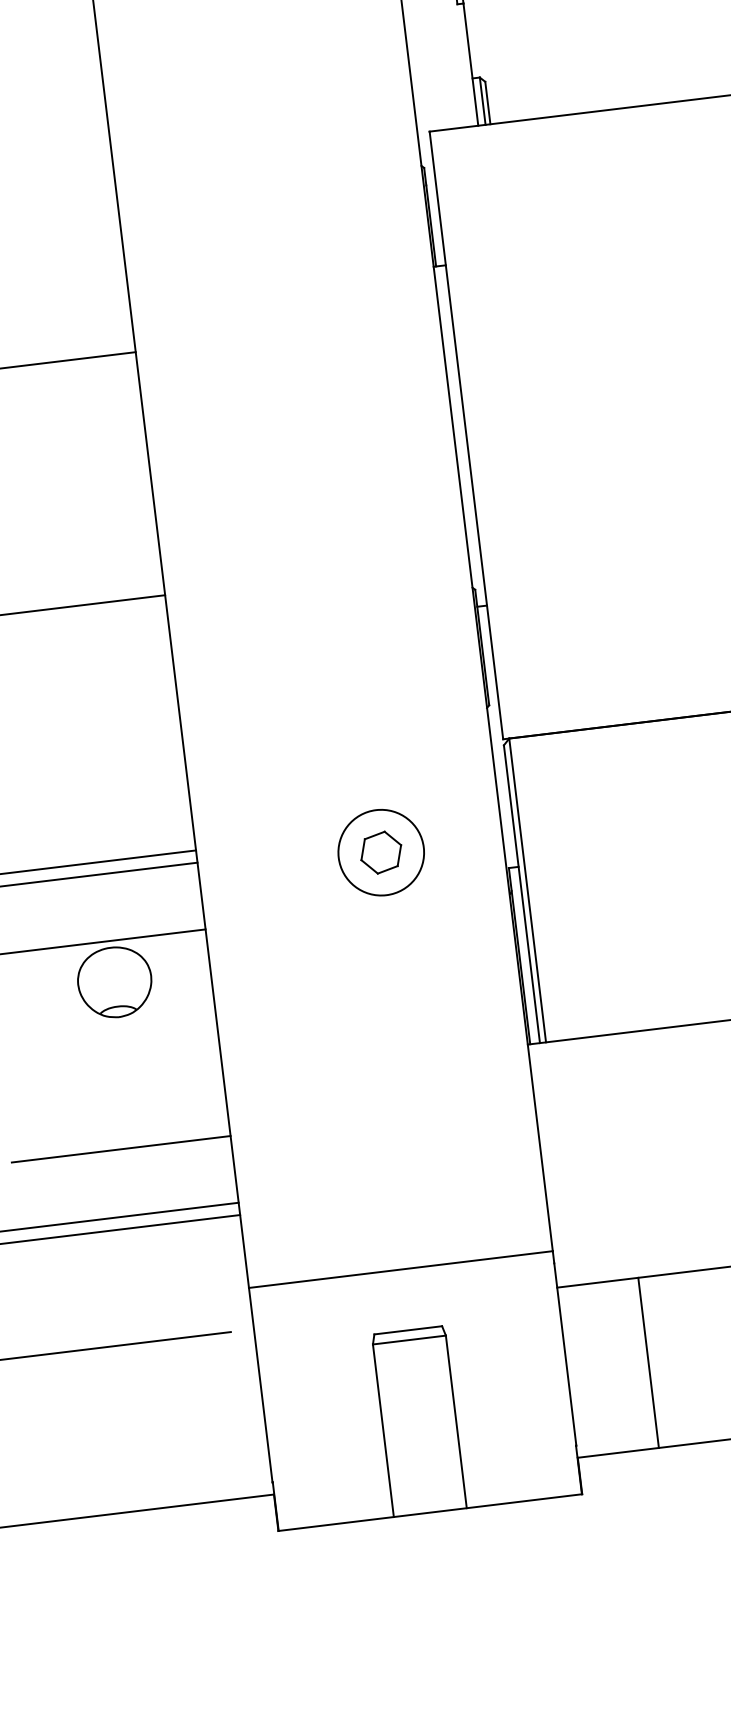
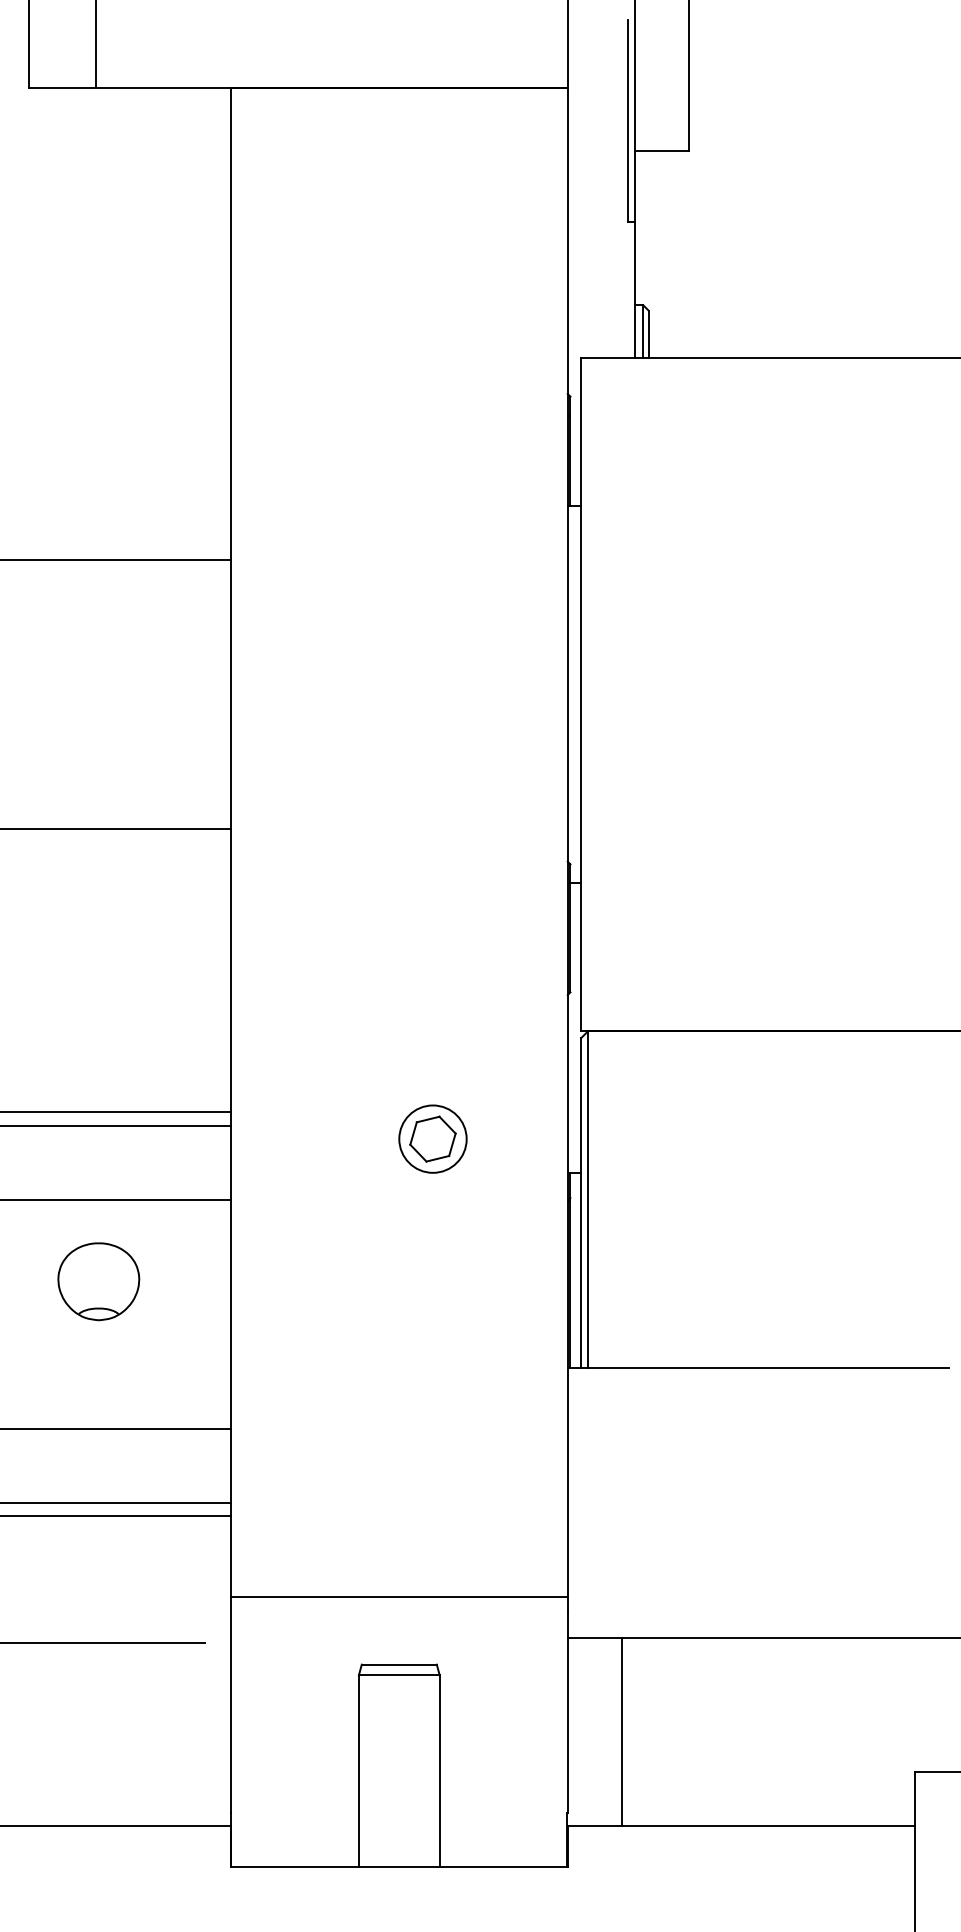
circle: (380, 852) -> (432, 1138), size x0.71
part: (114, 982) -> (98, 1281), moved
line: (648, 1362) -> (621, 1731), moved

